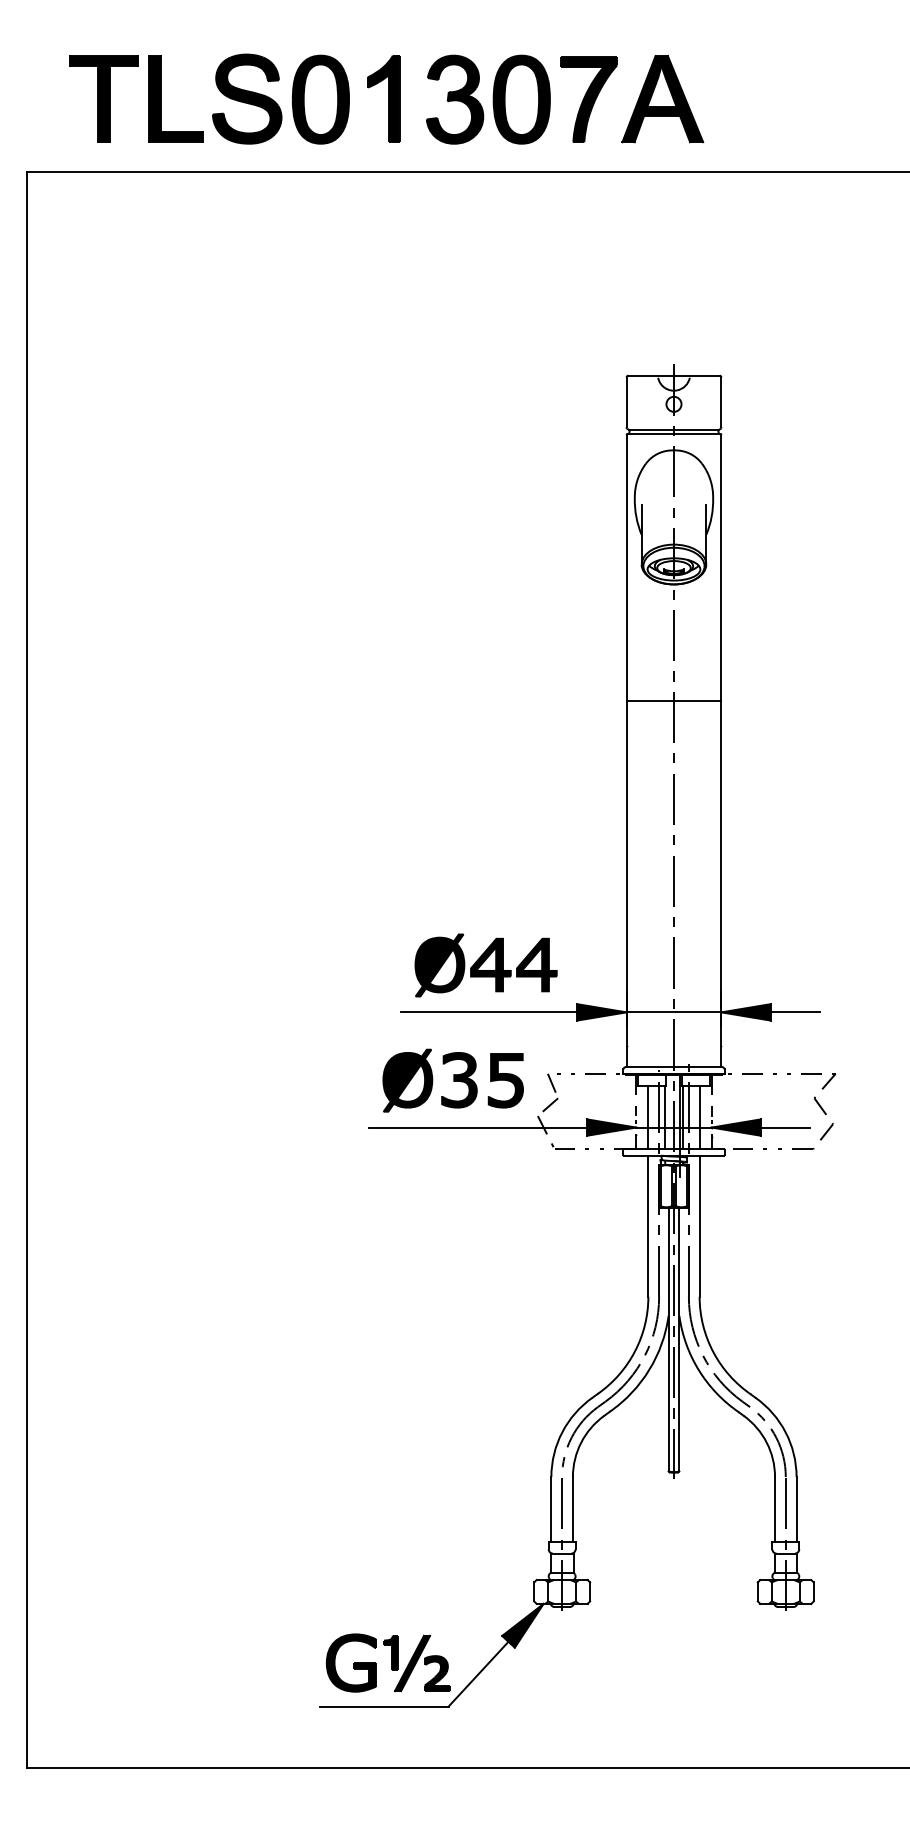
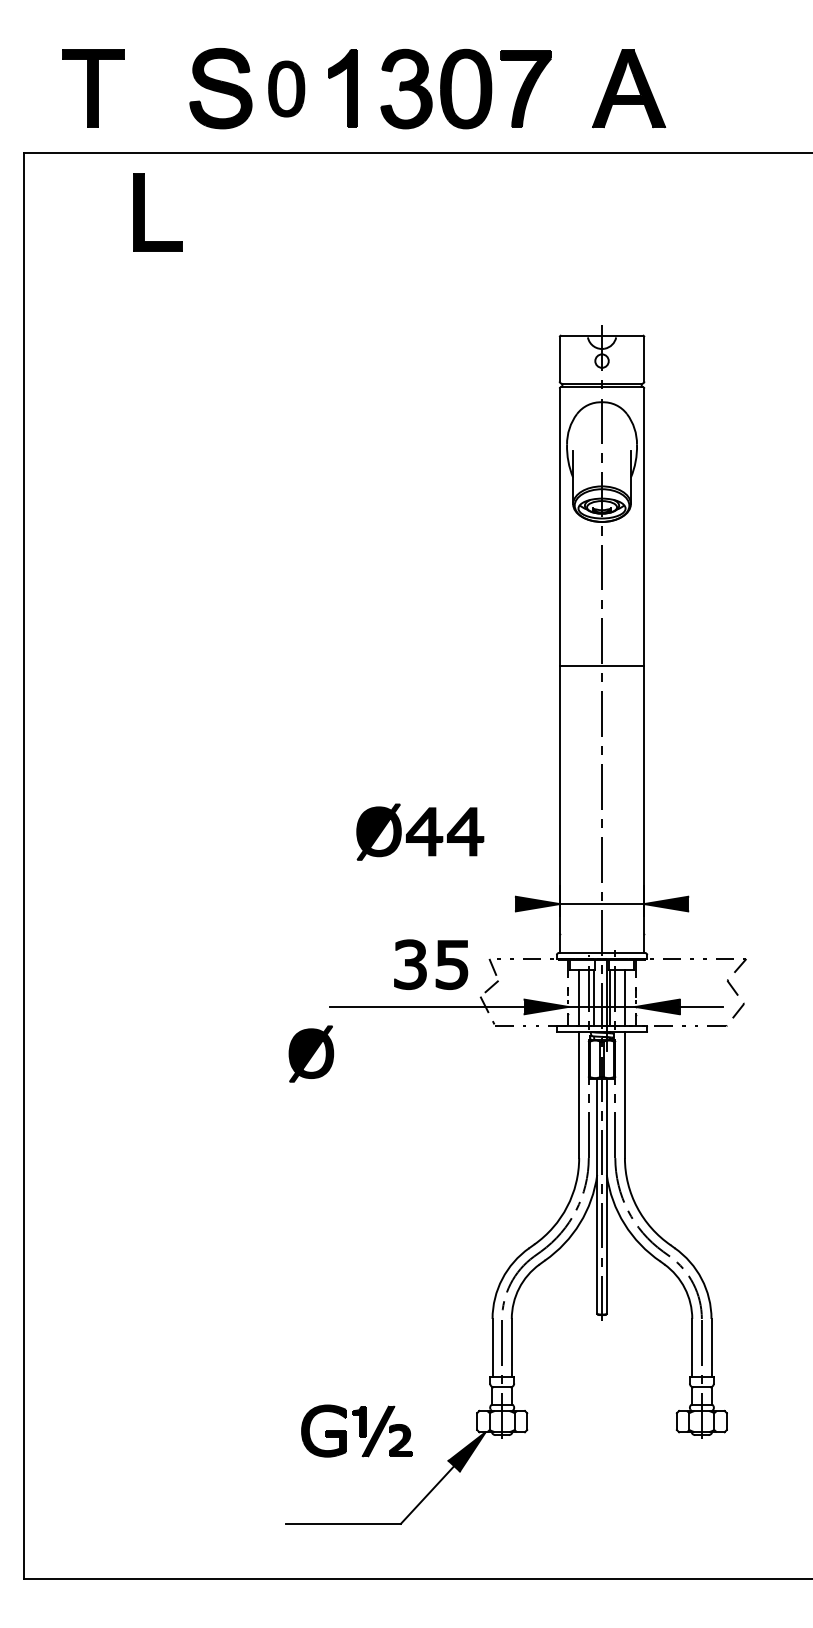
part: (161, 99) -> (144, 212), moved
part: (320, 99) -> (286, 88), size x0.7
part: (663, 99) -> (629, 88), moved
line: (673, 701) -> (601, 666), moved
part: (486, 964) -> (420, 831), moved
line: (488, 1012) -> (436, 904), removed
line: (795, 1012) -> (710, 904), removed
part: (407, 1080) -> (311, 1053), moved
part: (387, 1662) -> (356, 1430), moved

